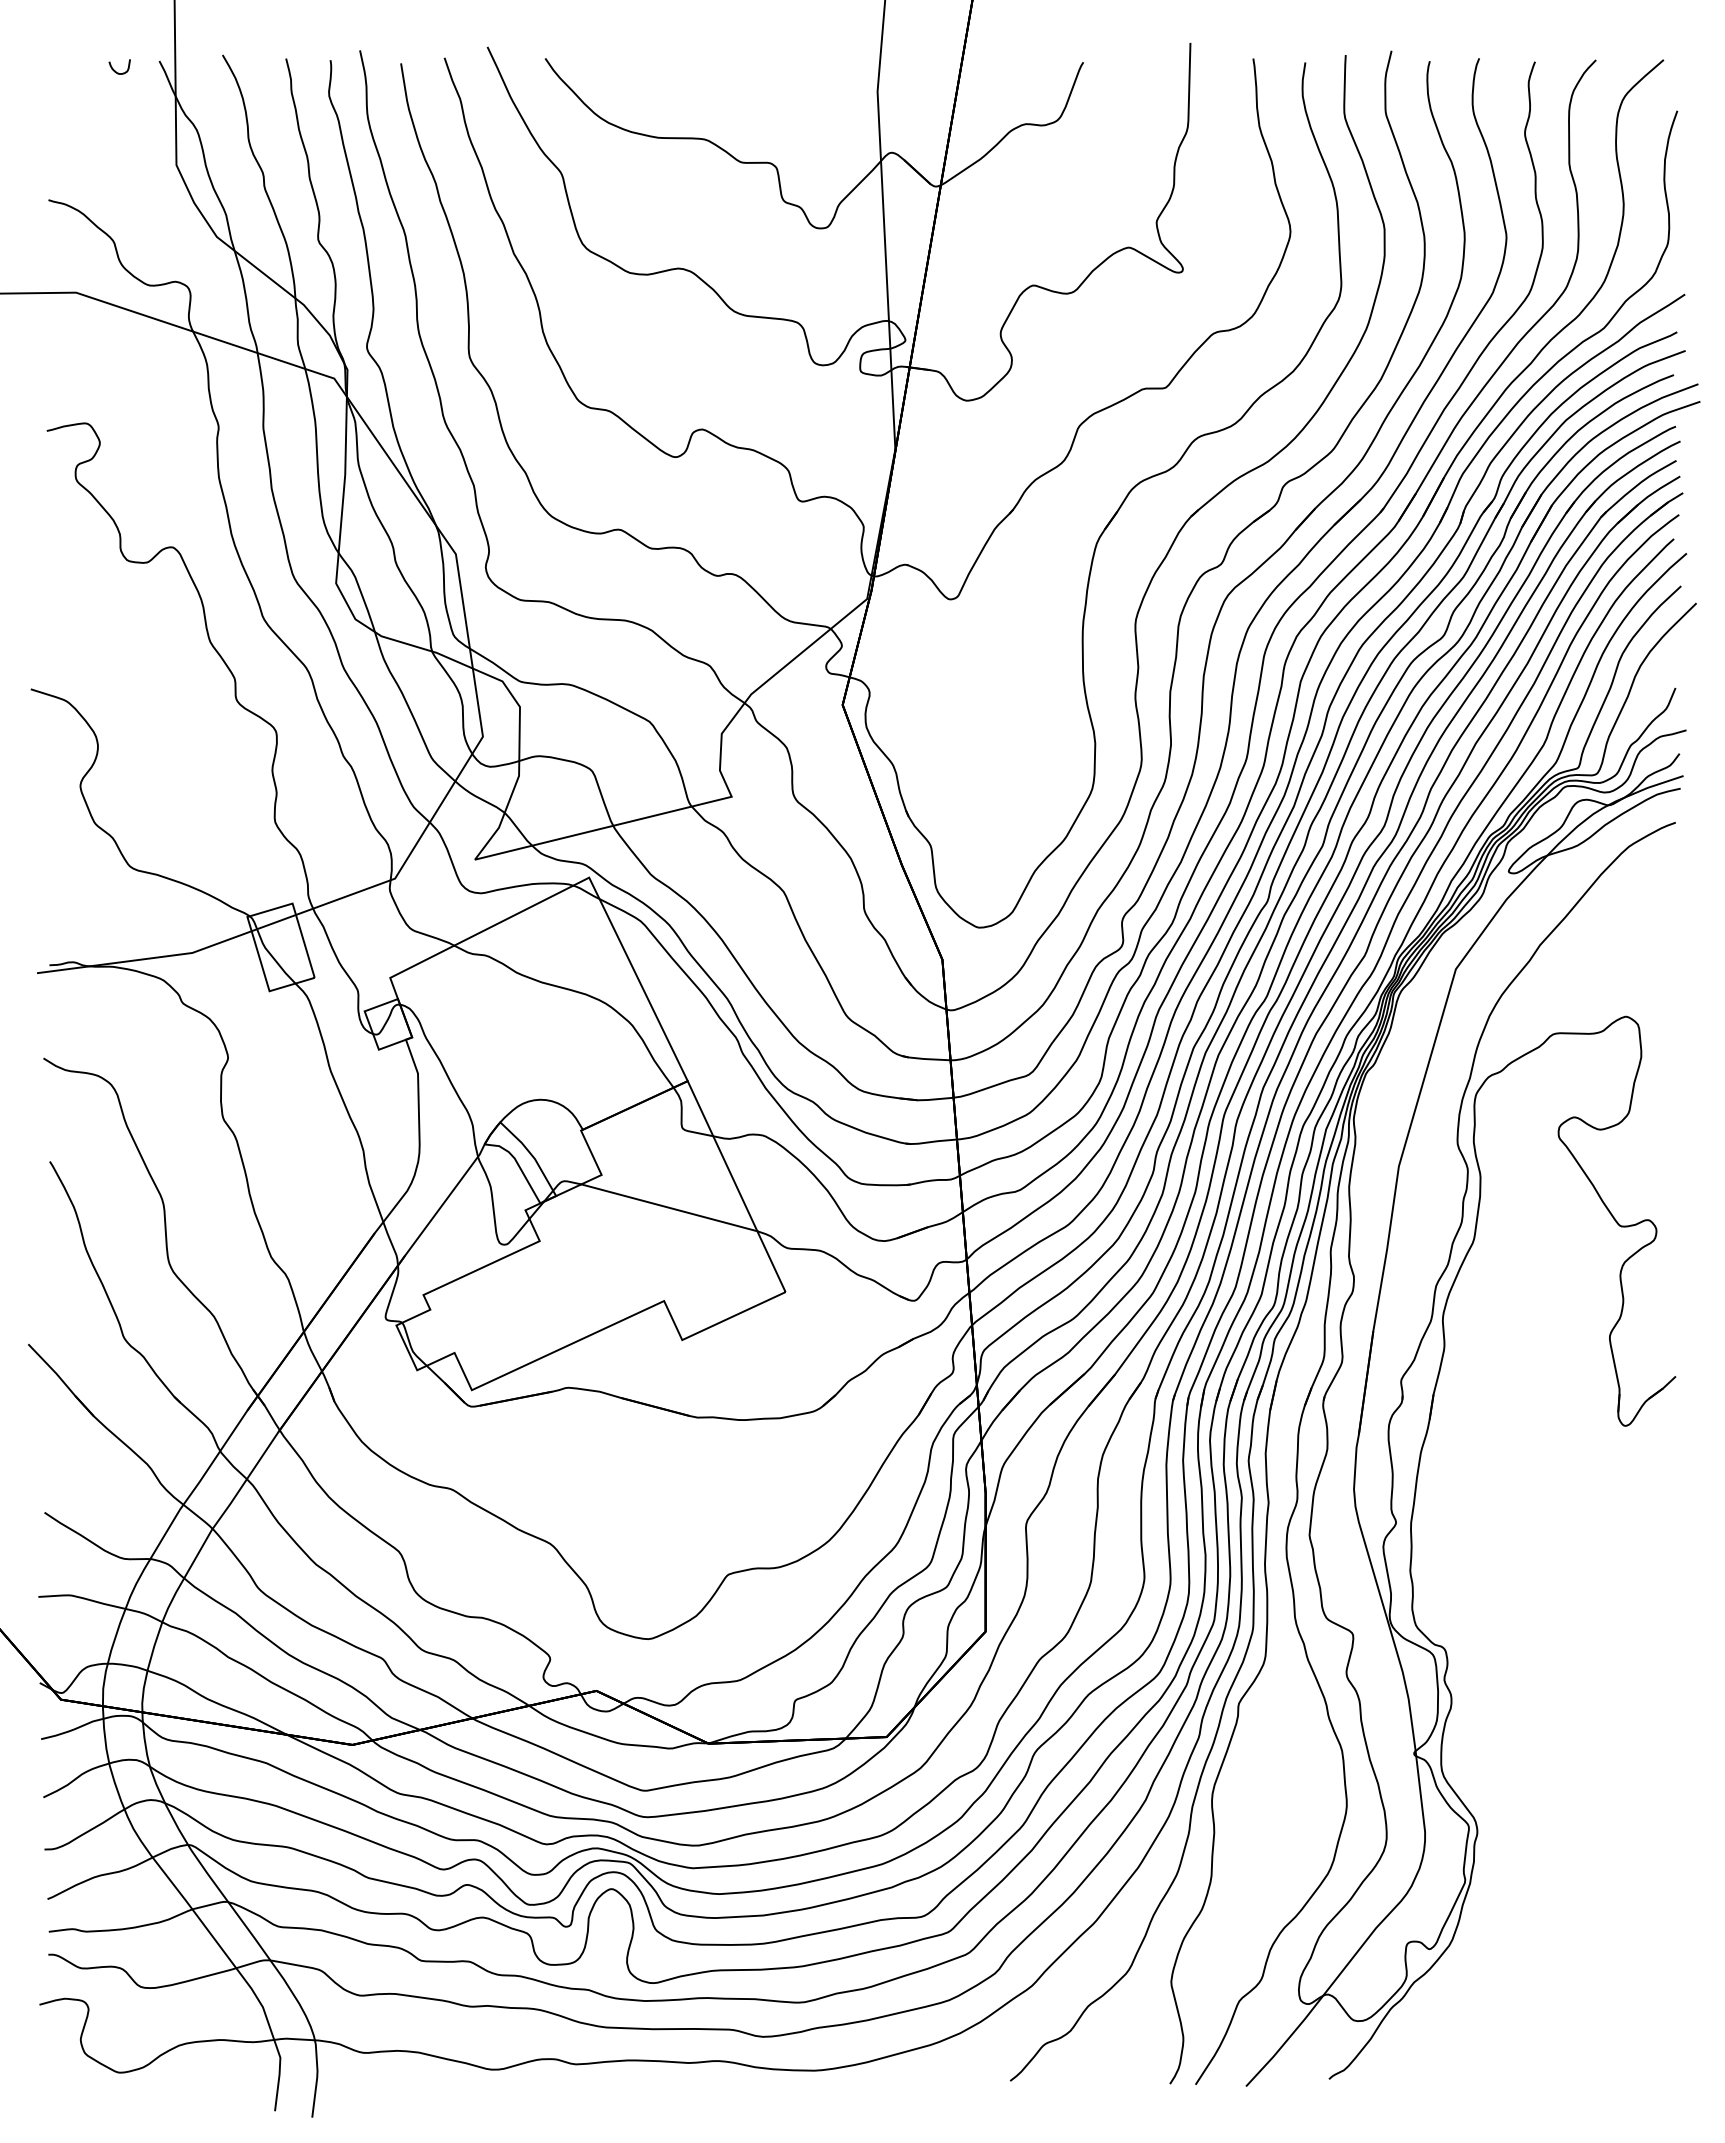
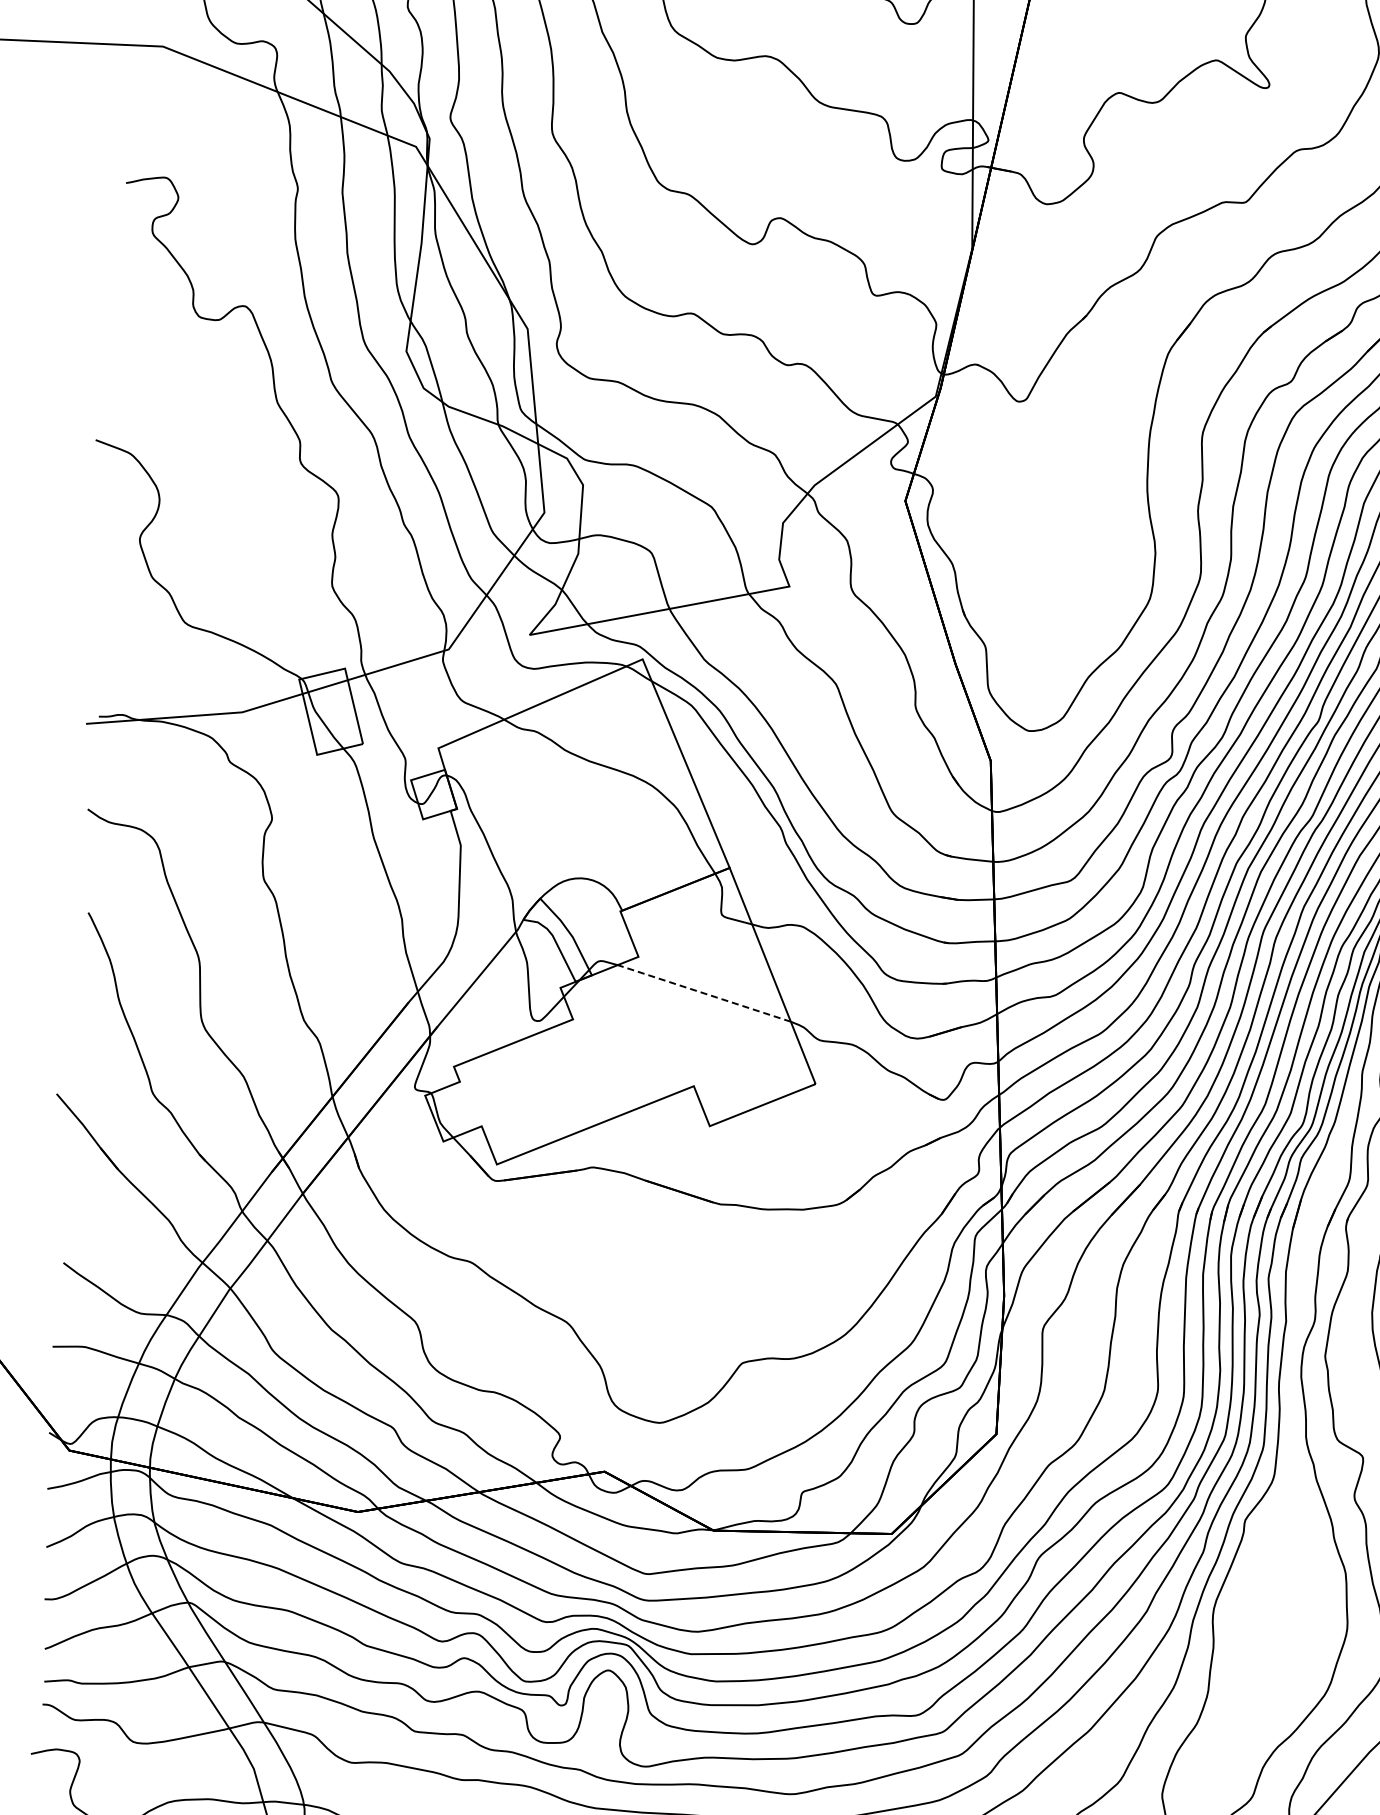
line: (668, 1207) -> (703, 993), solid -> dashed

